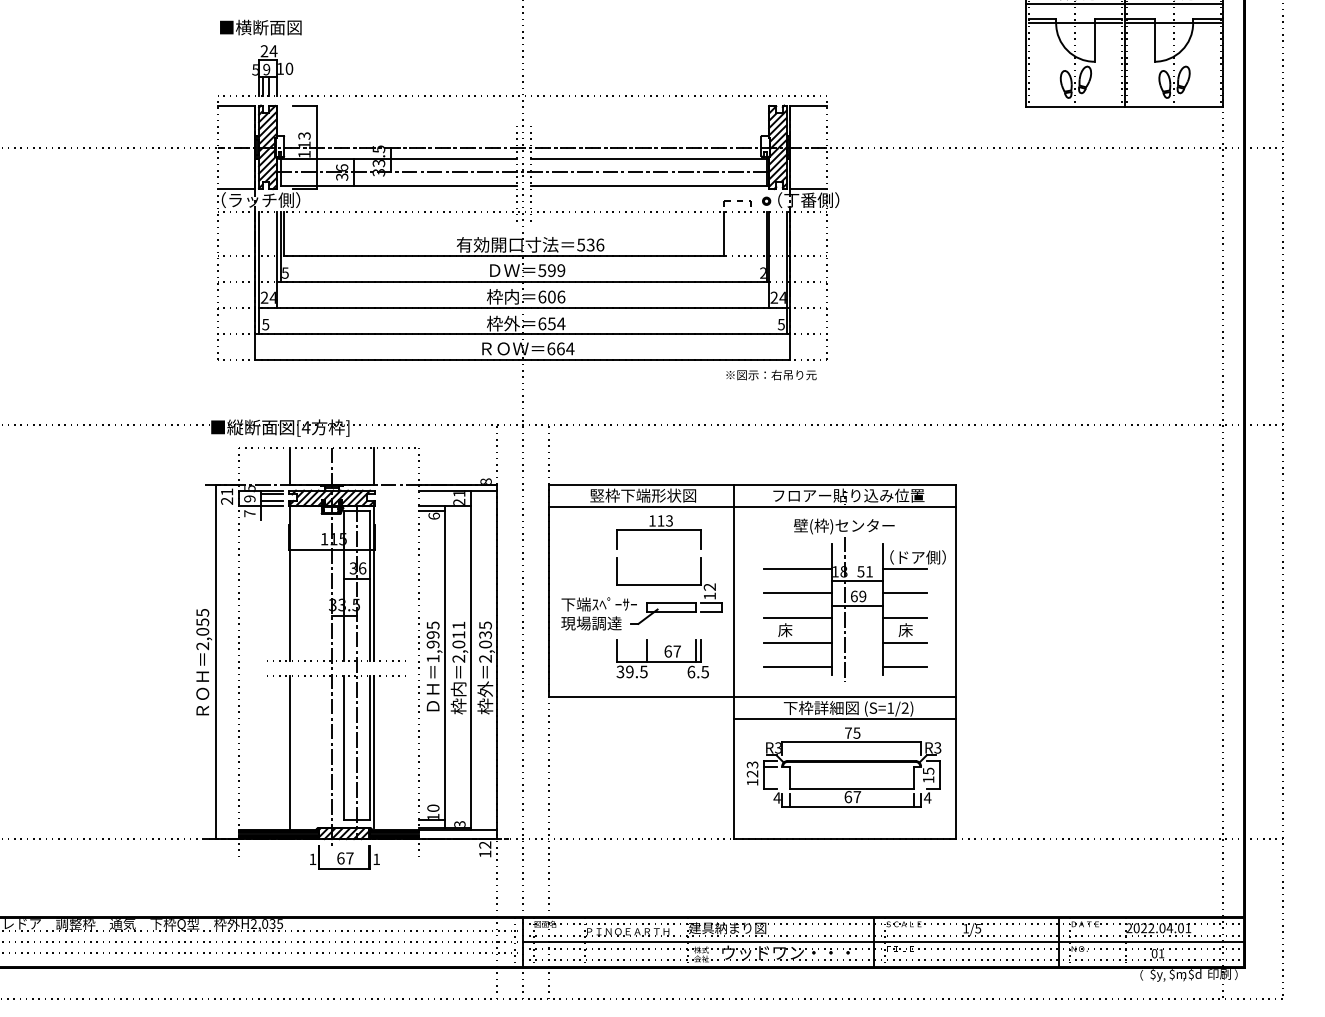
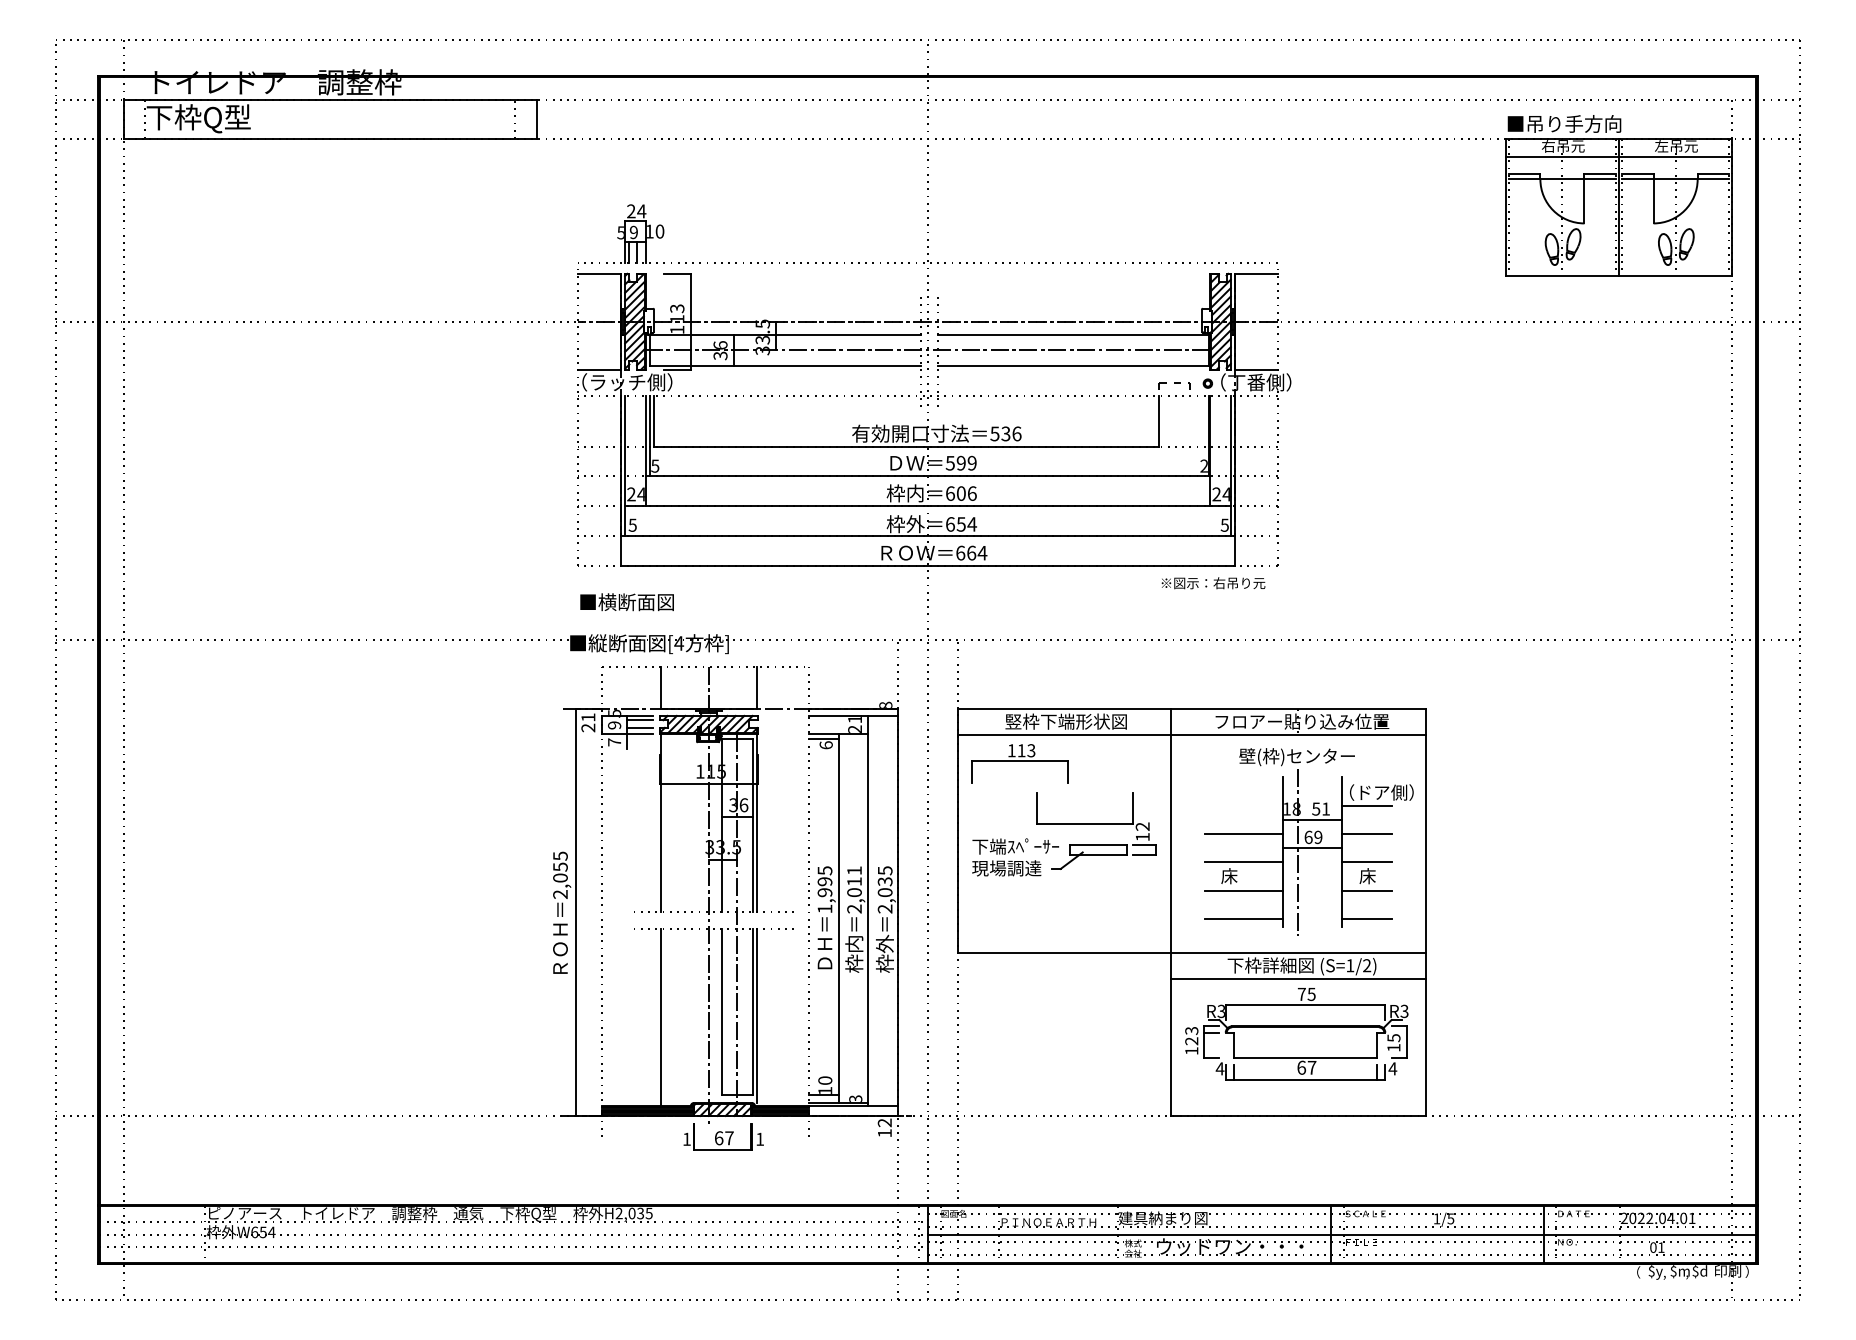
text: (260, 27) -> (626, 602), moved
part: (659, 532) -> (1019, 763), moved
line: (797, 568) -> (1243, 805), removed
part: (662, 658) -> (1088, 908), removed

